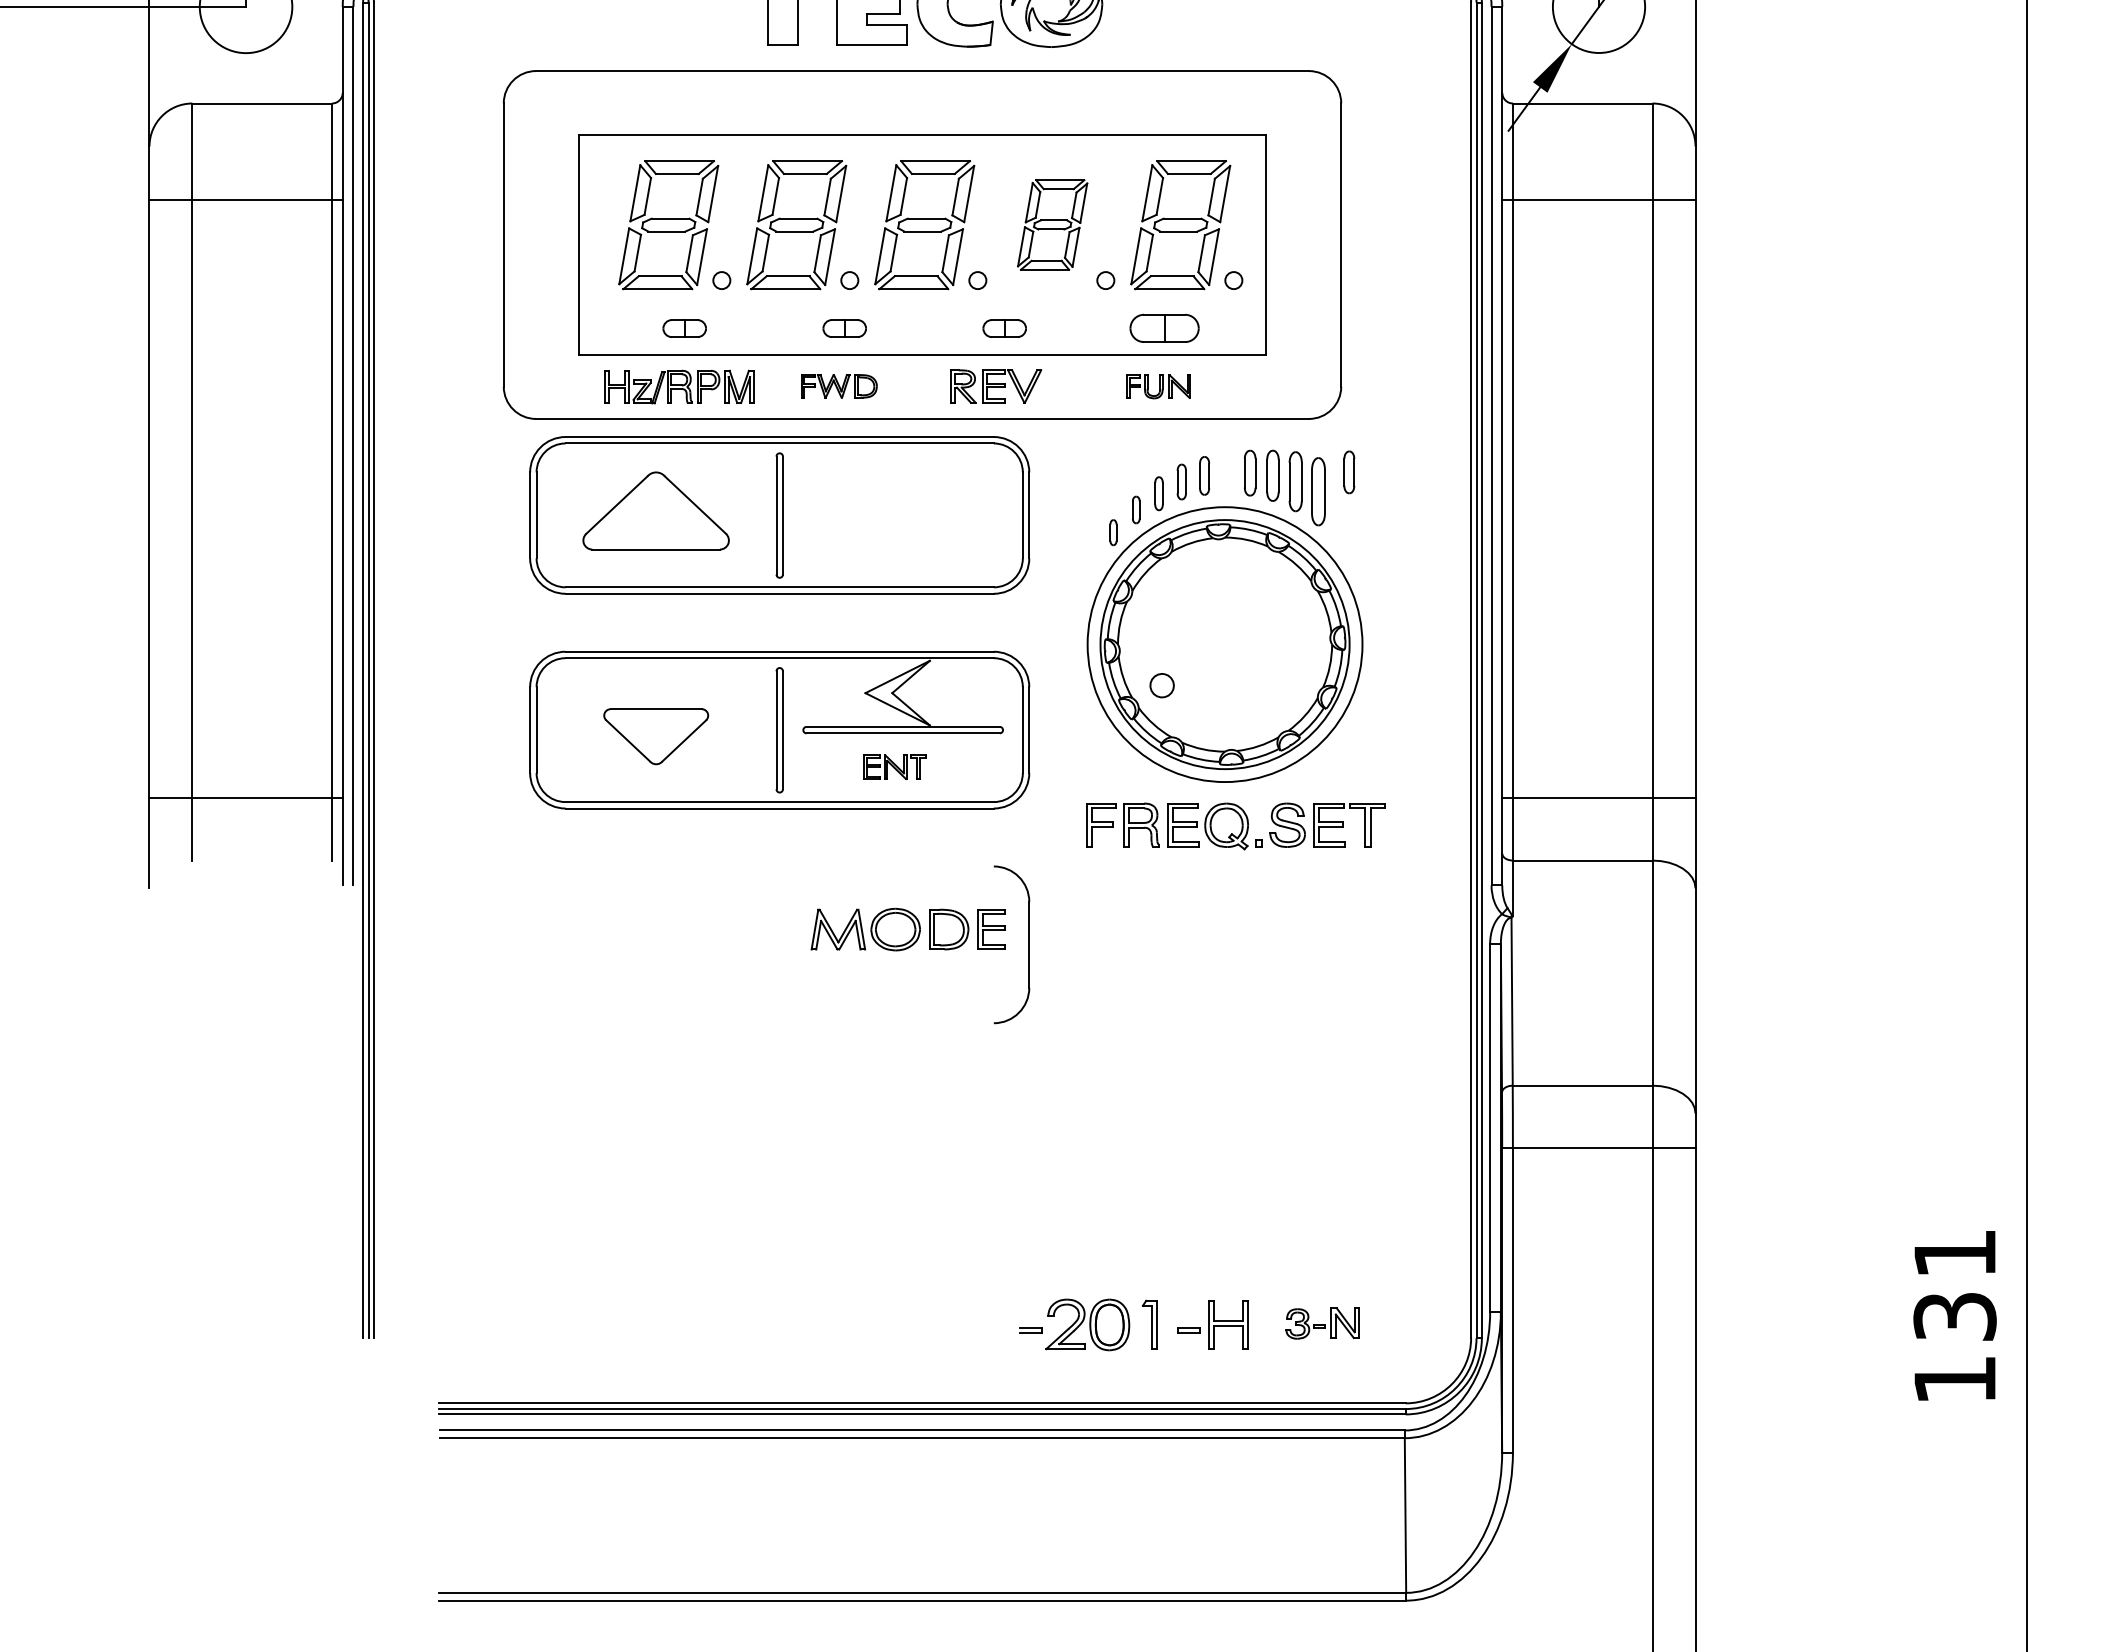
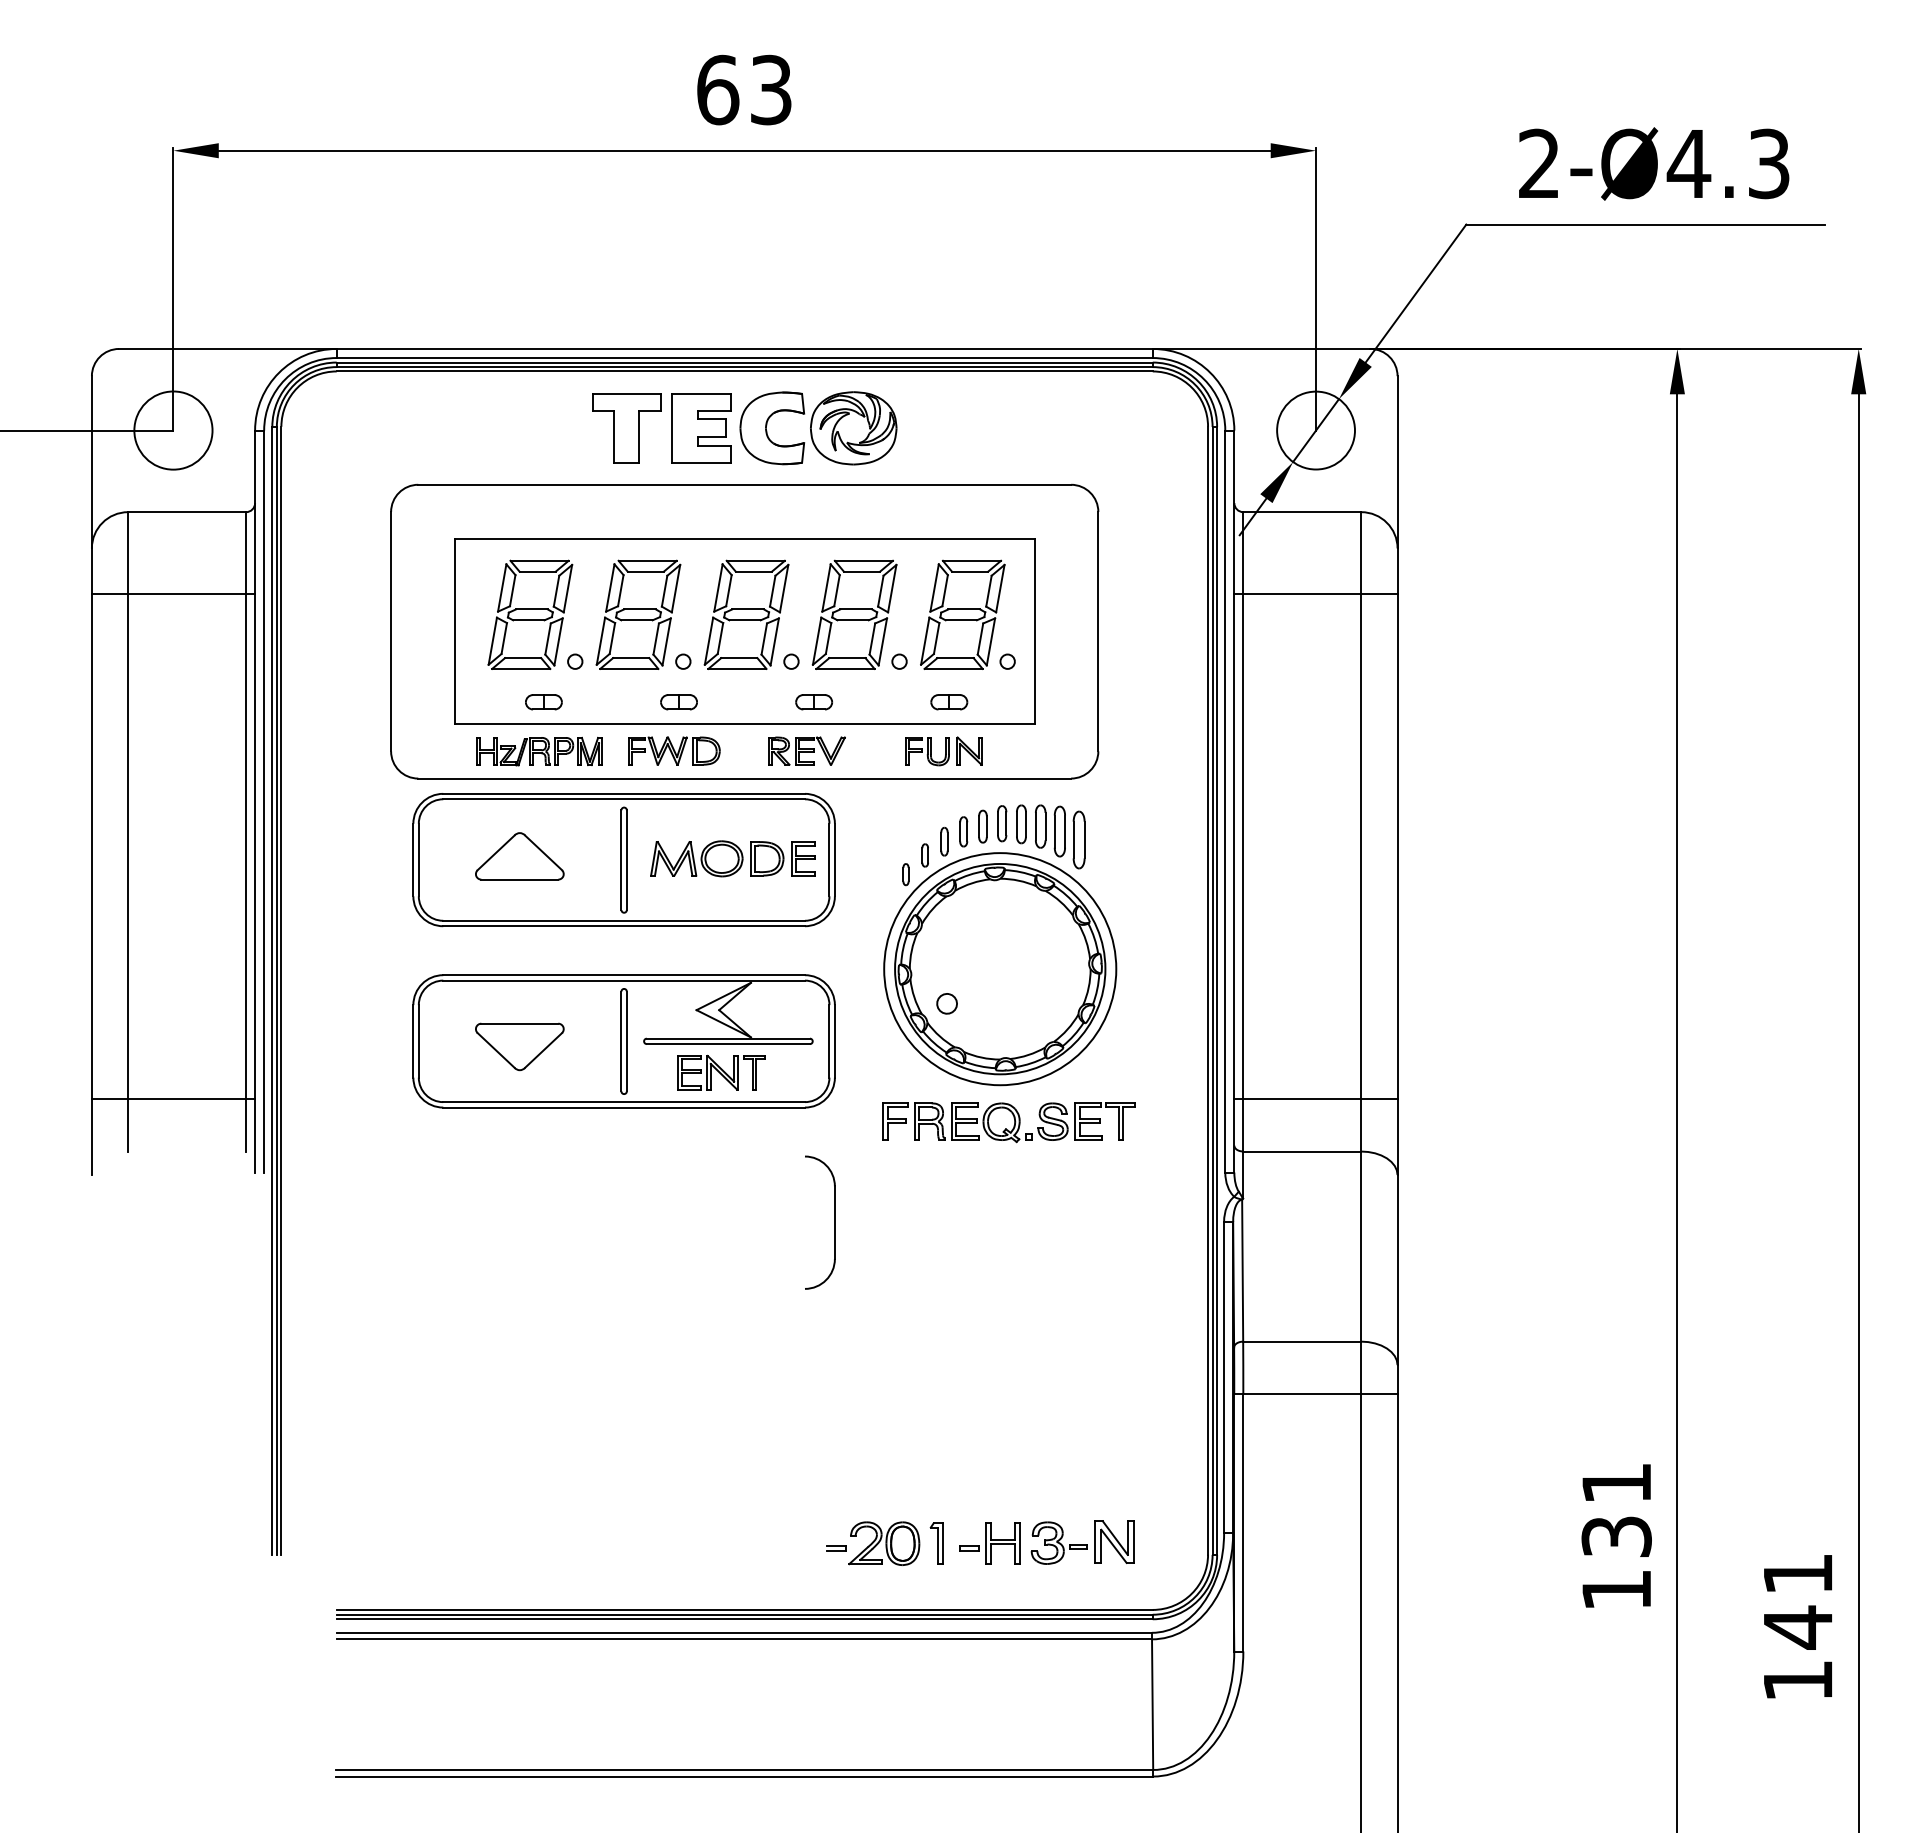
part: (1052, 224) -> (854, 614), size x1.43
part: (1164, 328) -> (949, 702), size x0.62
part: (839, 385) -> (674, 750), size x1.43
part: (1157, 386) -> (943, 751), size x1.43
part: (1349, 472) -> (1002, 823), moved
part: (655, 511) -> (519, 856), size x0.71
part: (895, 766) -> (721, 1072), size x1.67
part: (908, 929) -> (732, 858), moved
part: (1322, 1323) -> (1082, 1542), size x1.67

